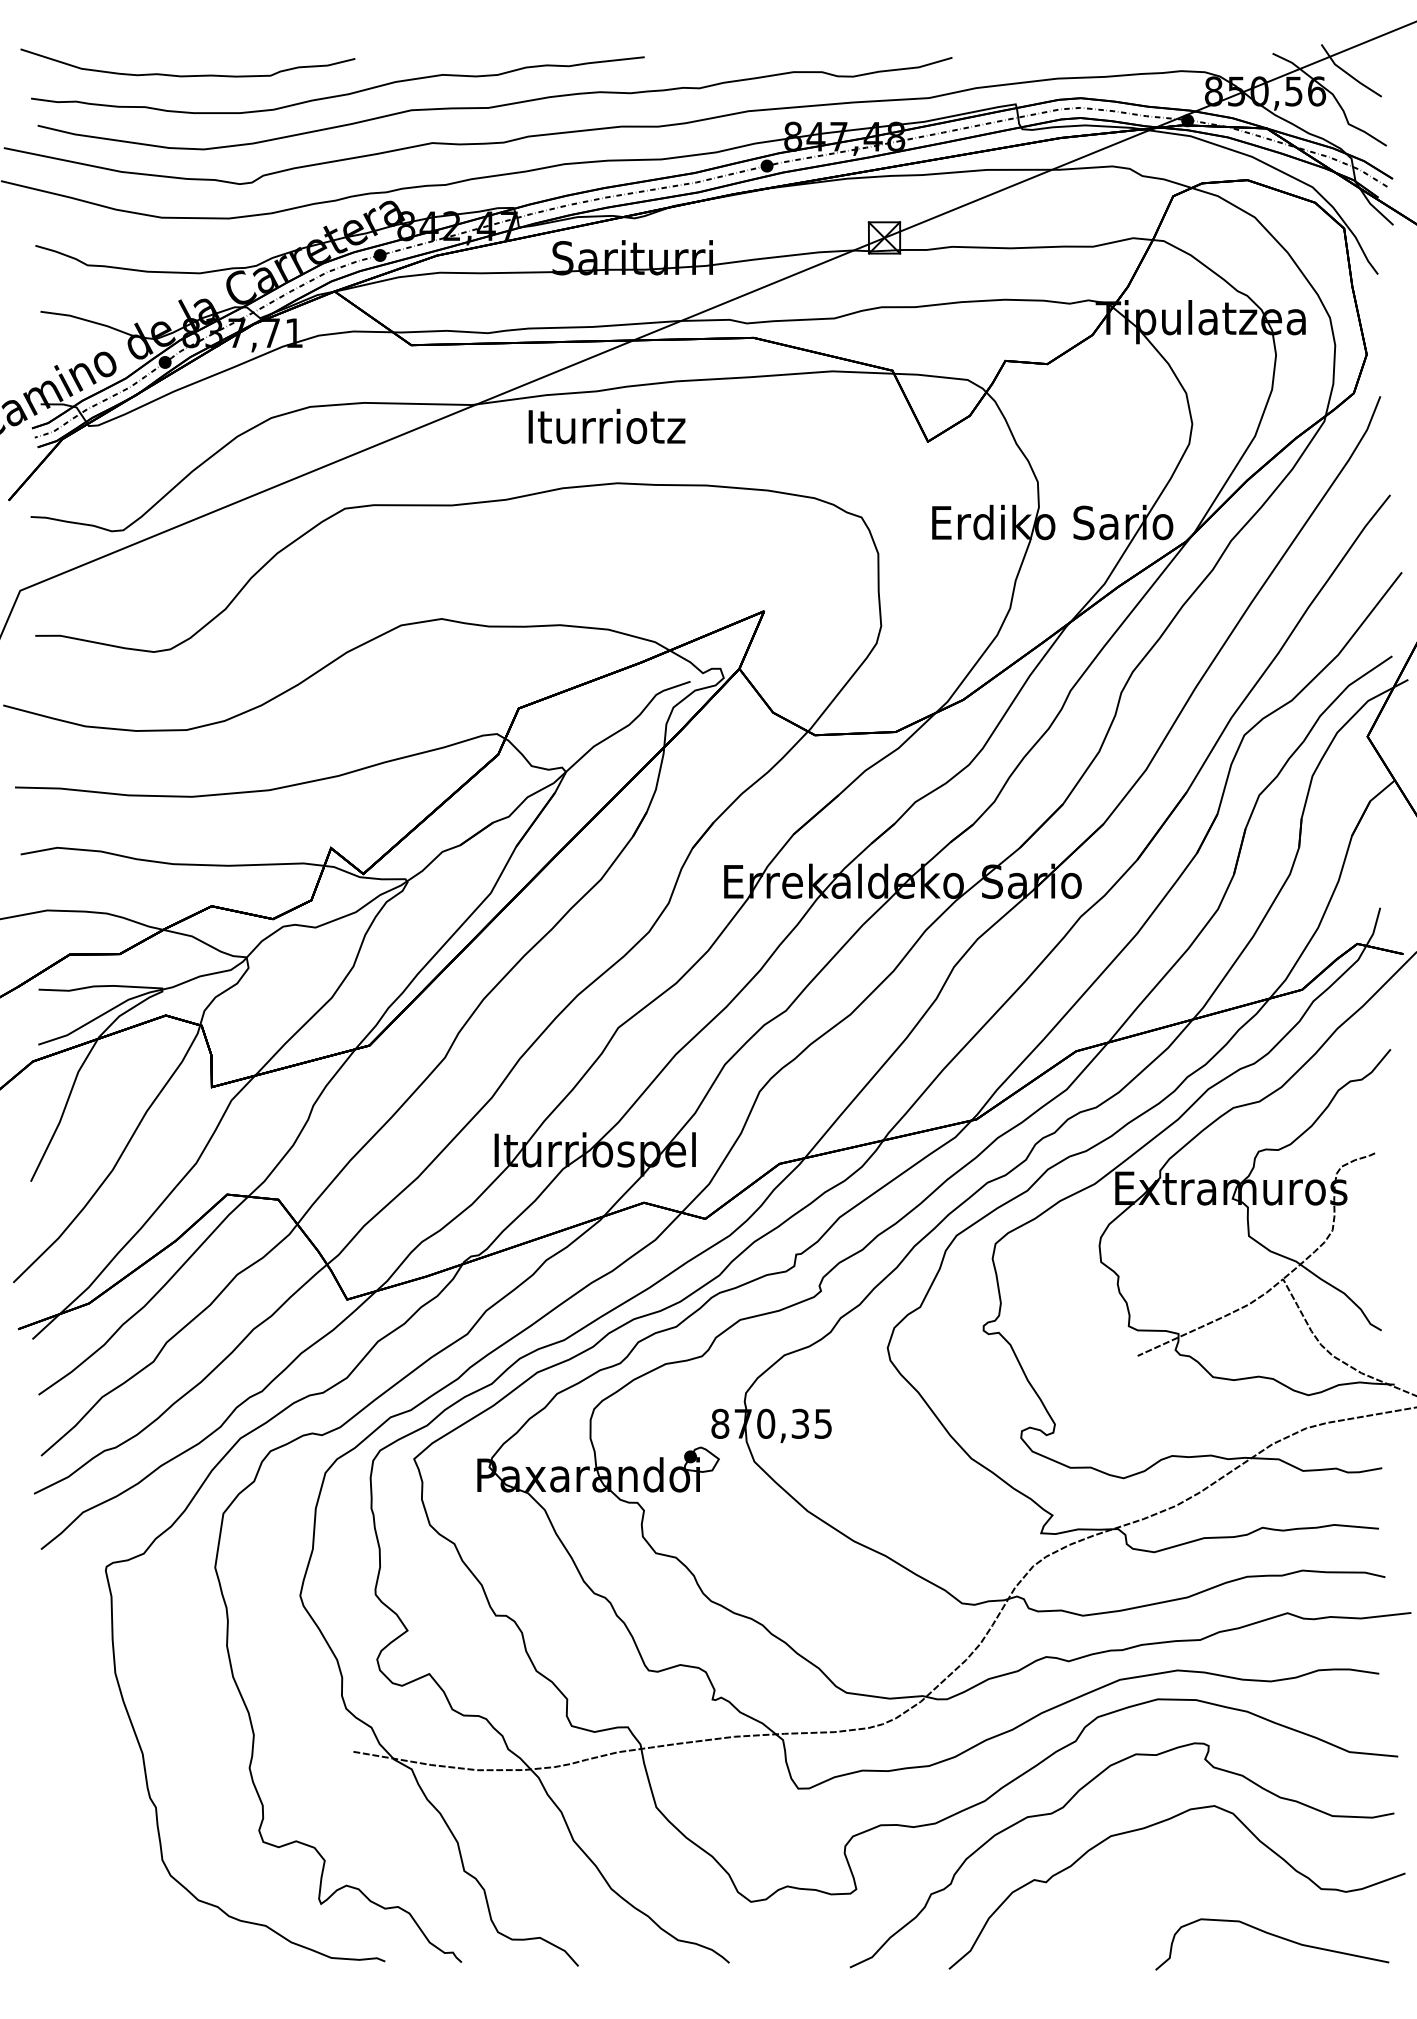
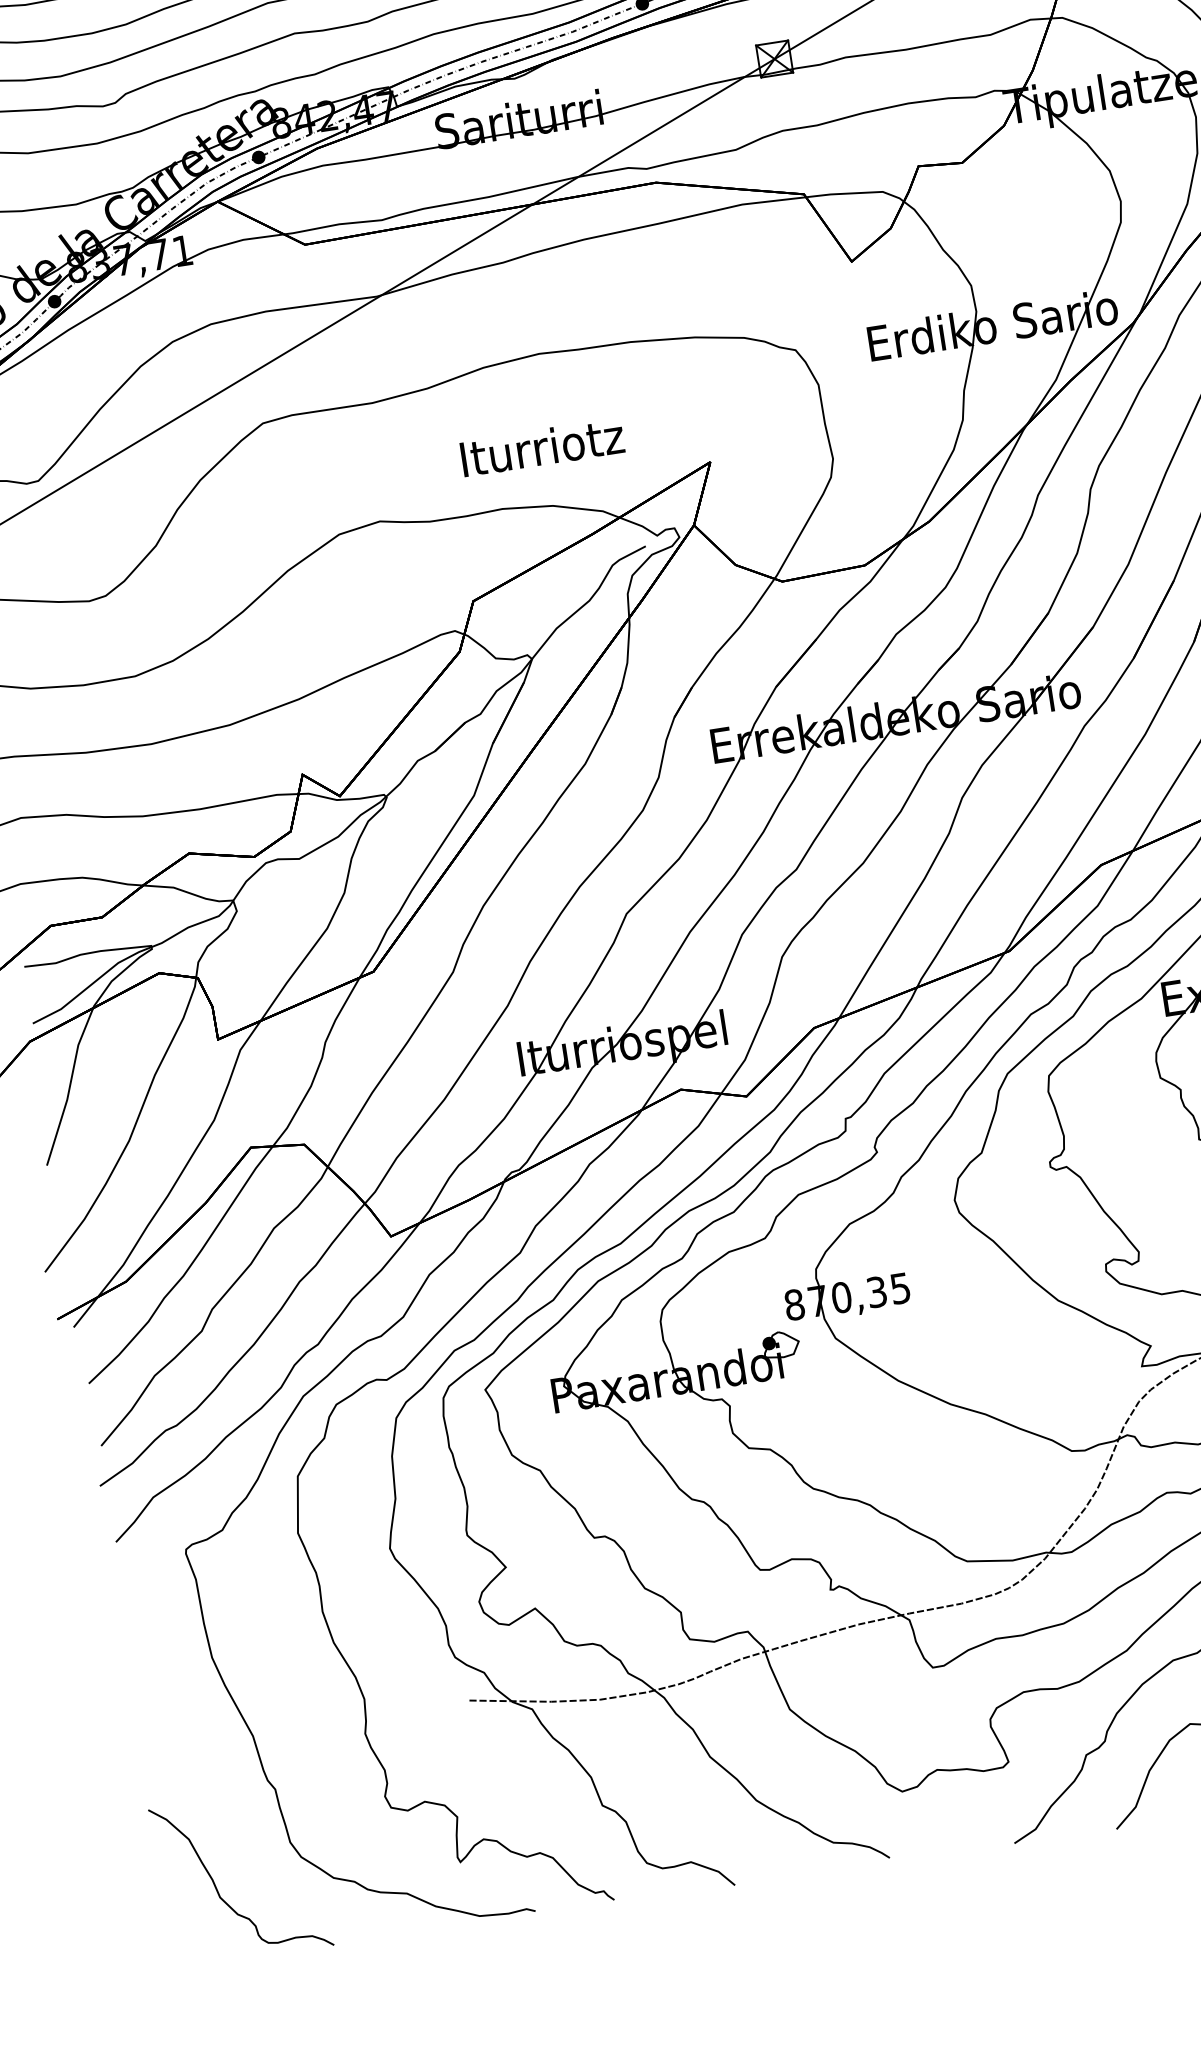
text: (606, 426) -> (541, 447), moved
curve: (86, 1892) -> (217, 1887), added

